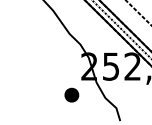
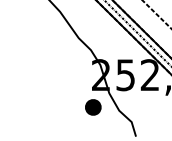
part: (72, 95) -> (93, 107), moved

